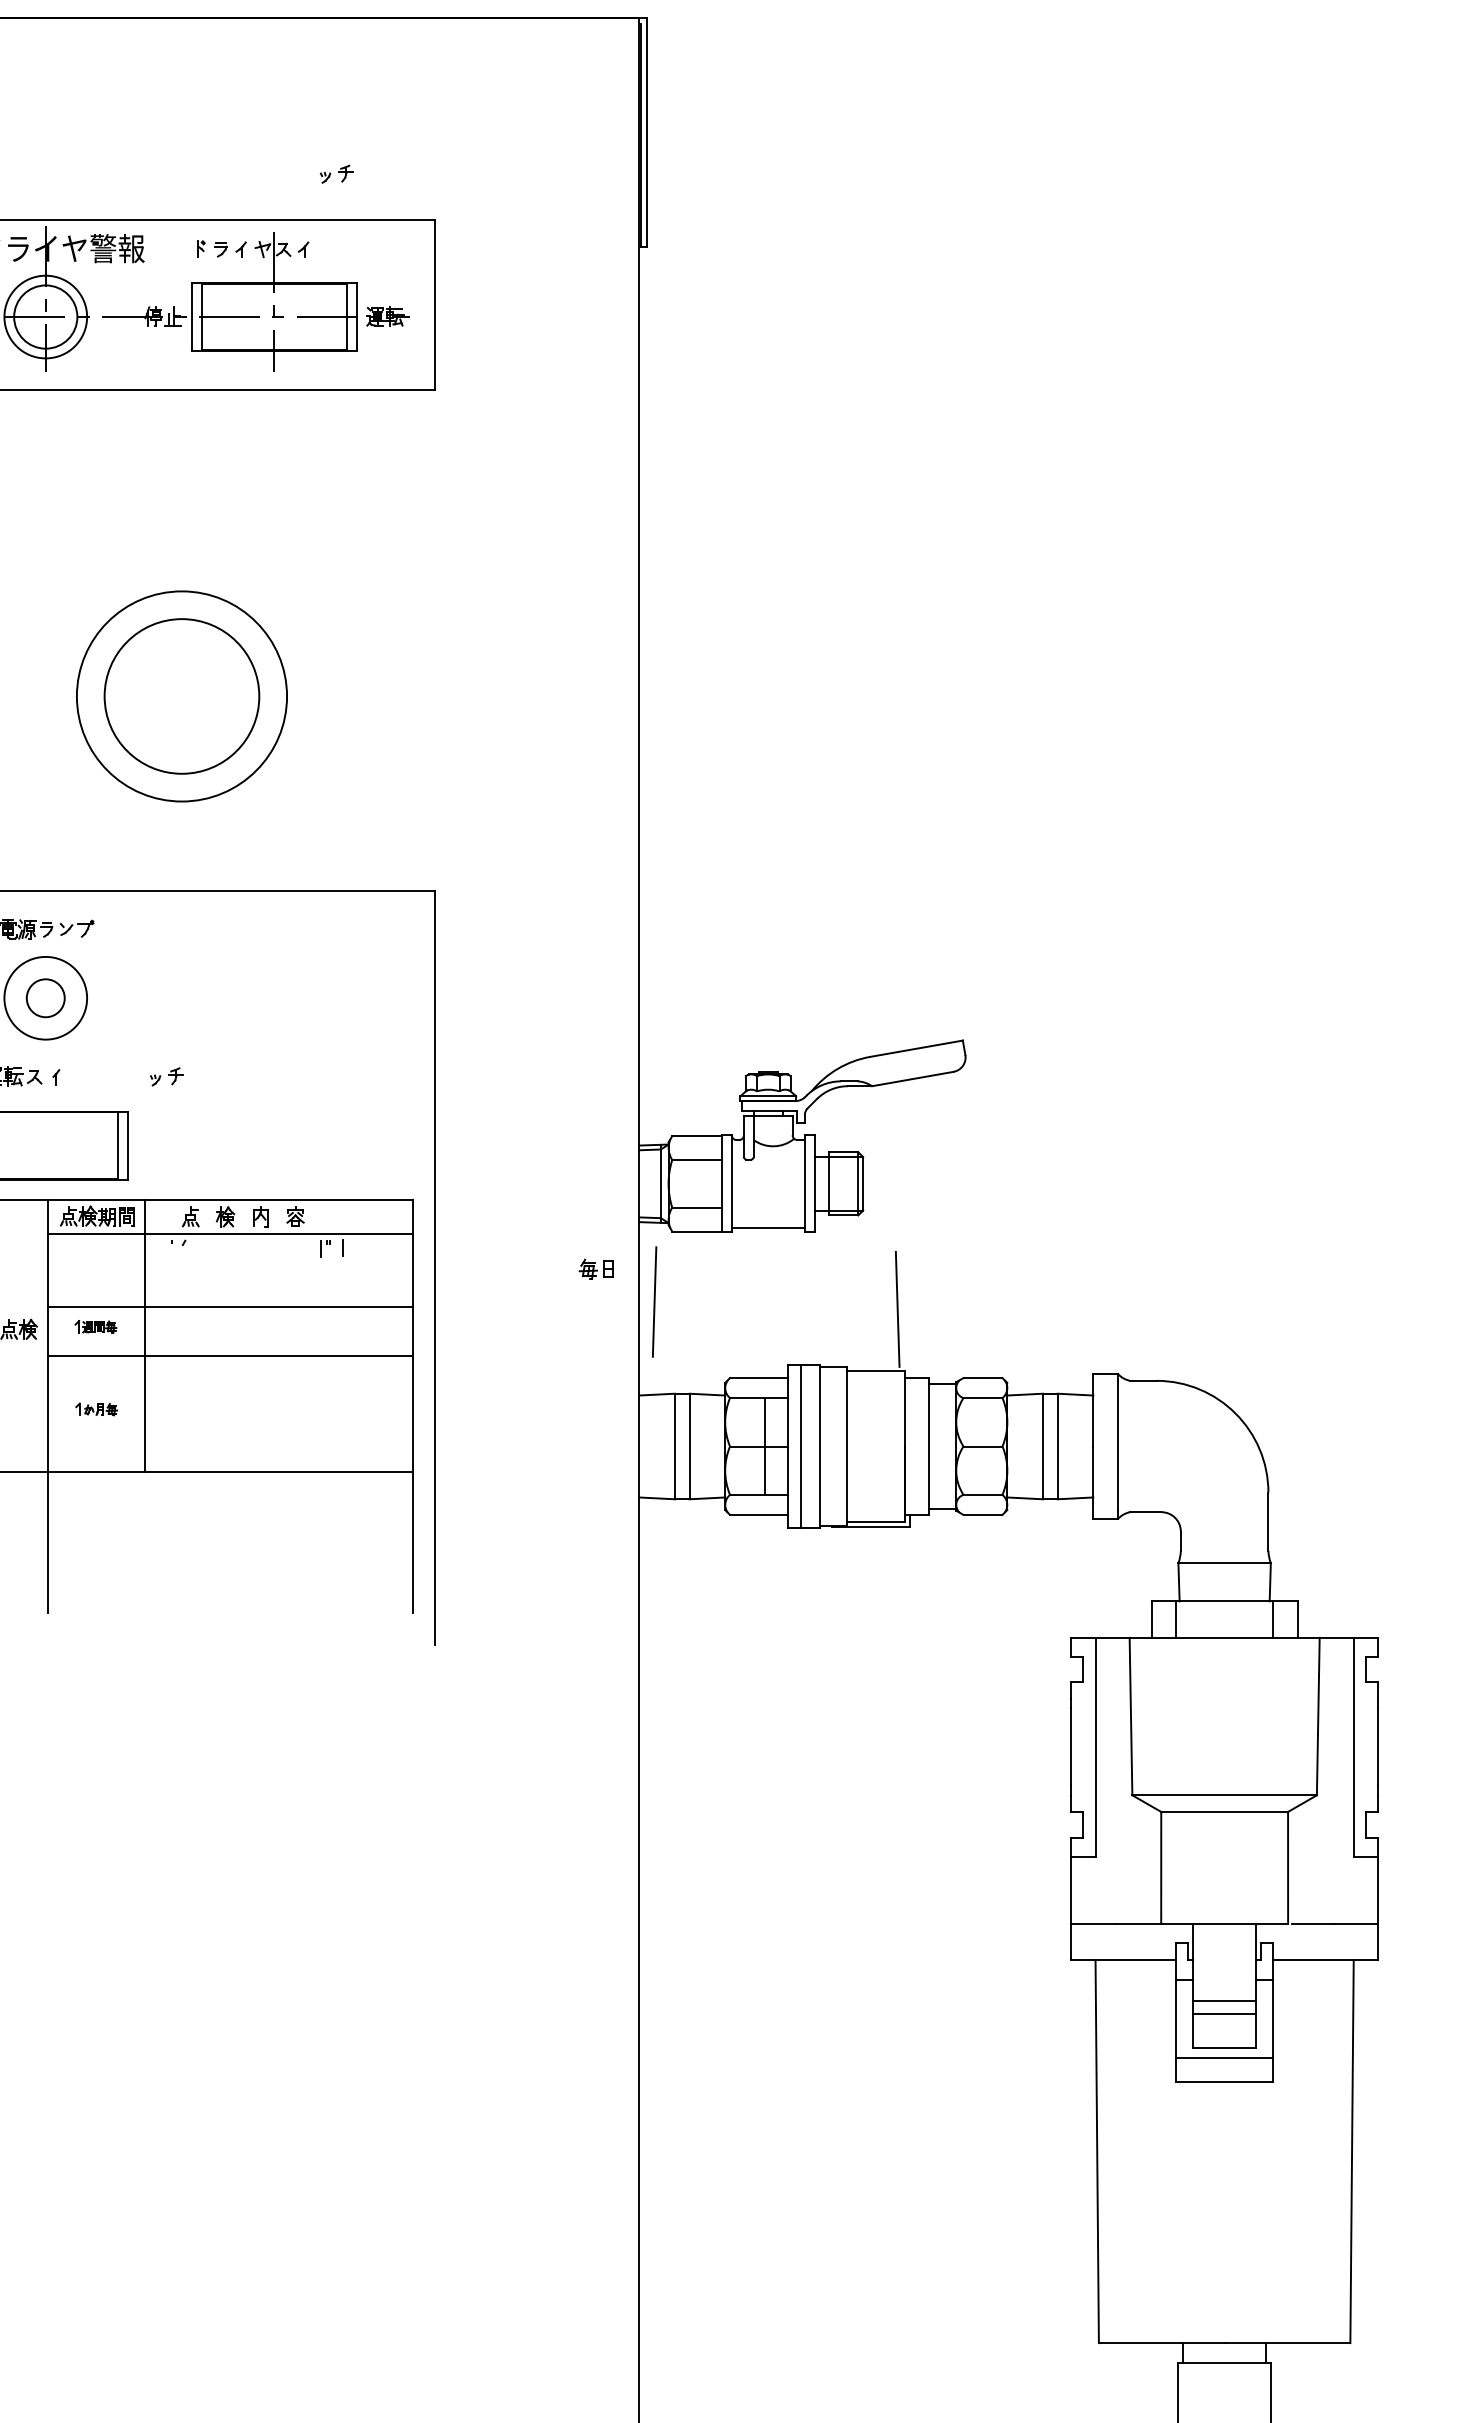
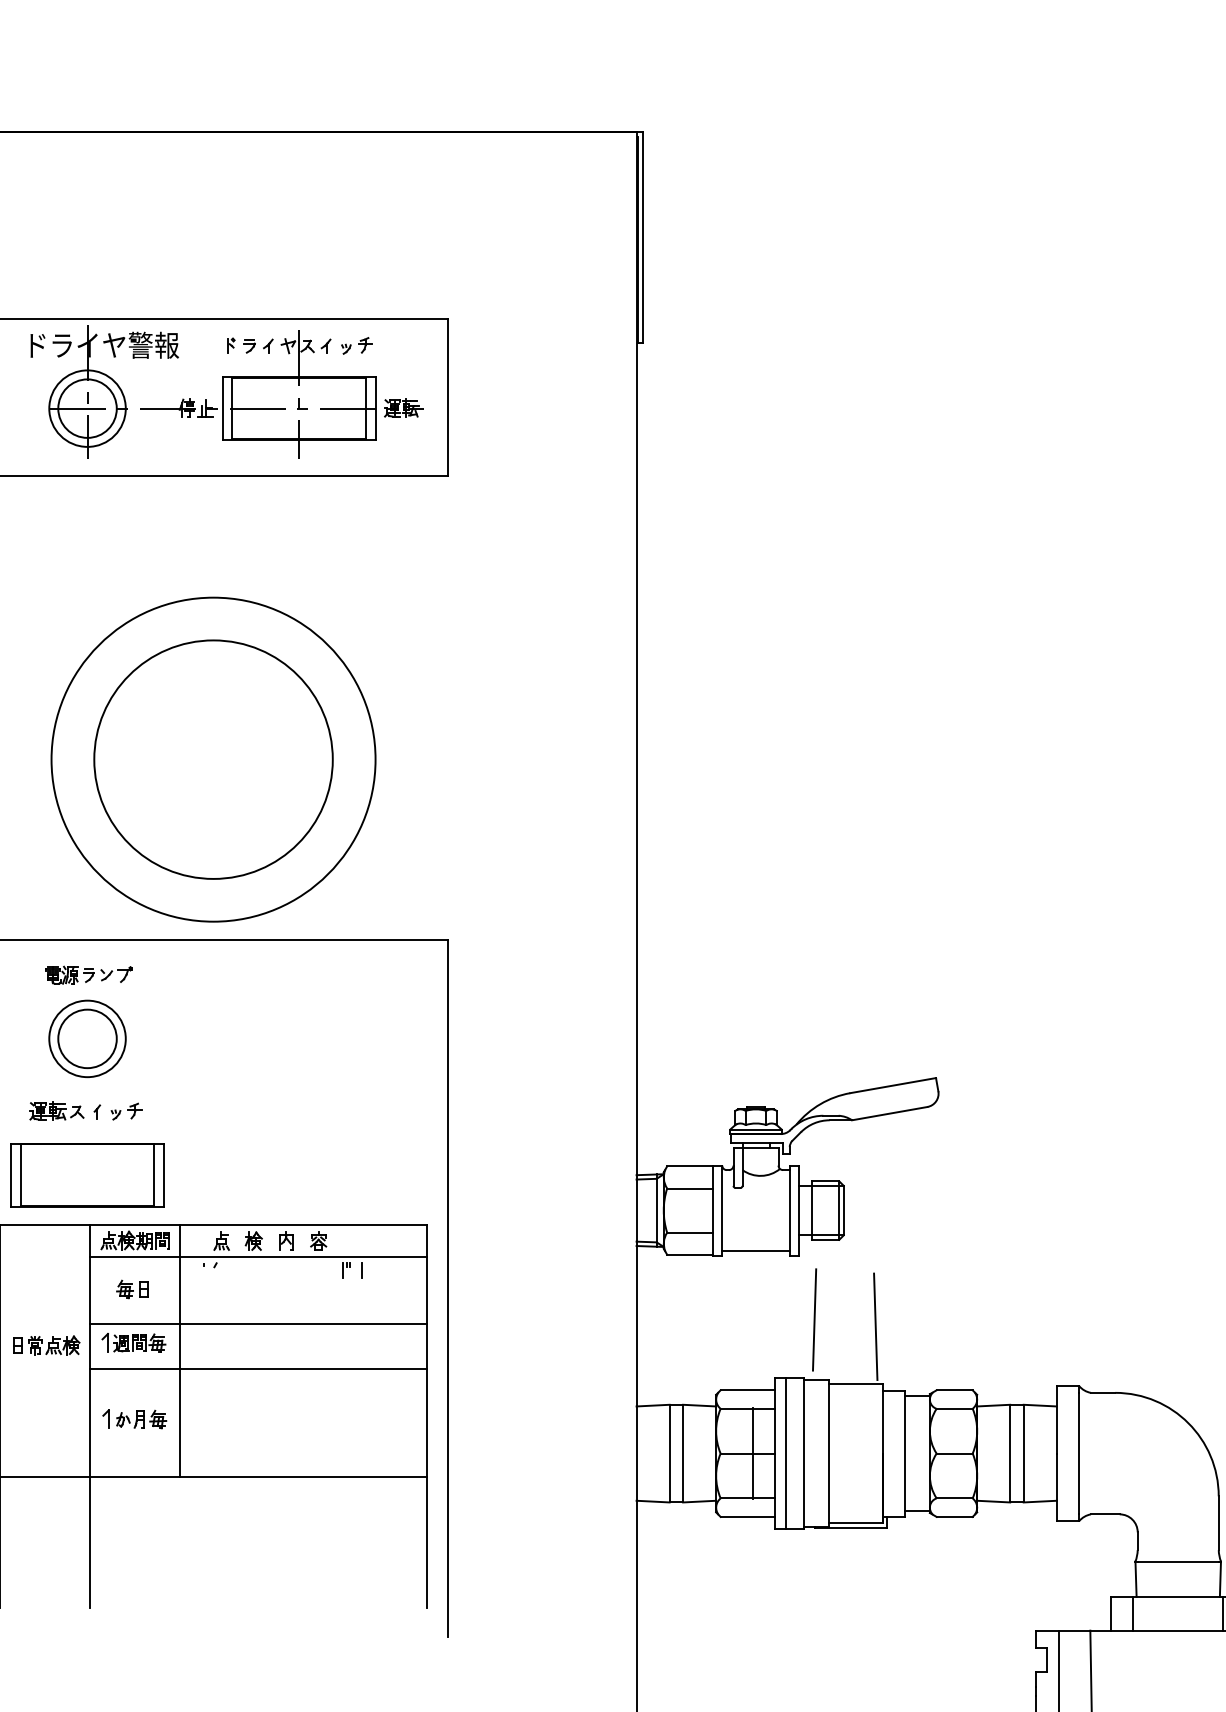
part: (336, 173) -> (356, 345), moved
circle: (181, 696) -> (213, 759), size x1.67
circle: (181, 696) -> (213, 759), size x1.67
circle: (45, 997) -> (87, 1038), size x1.67
part: (166, 1076) -> (126, 1111), moved
part: (595, 1268) -> (131, 1288), moved
line: (654, 1301) -> (814, 1319), moved
part: (95, 1326) -> (133, 1342), size x1.67
part: (96, 1409) -> (134, 1419), size x1.67

